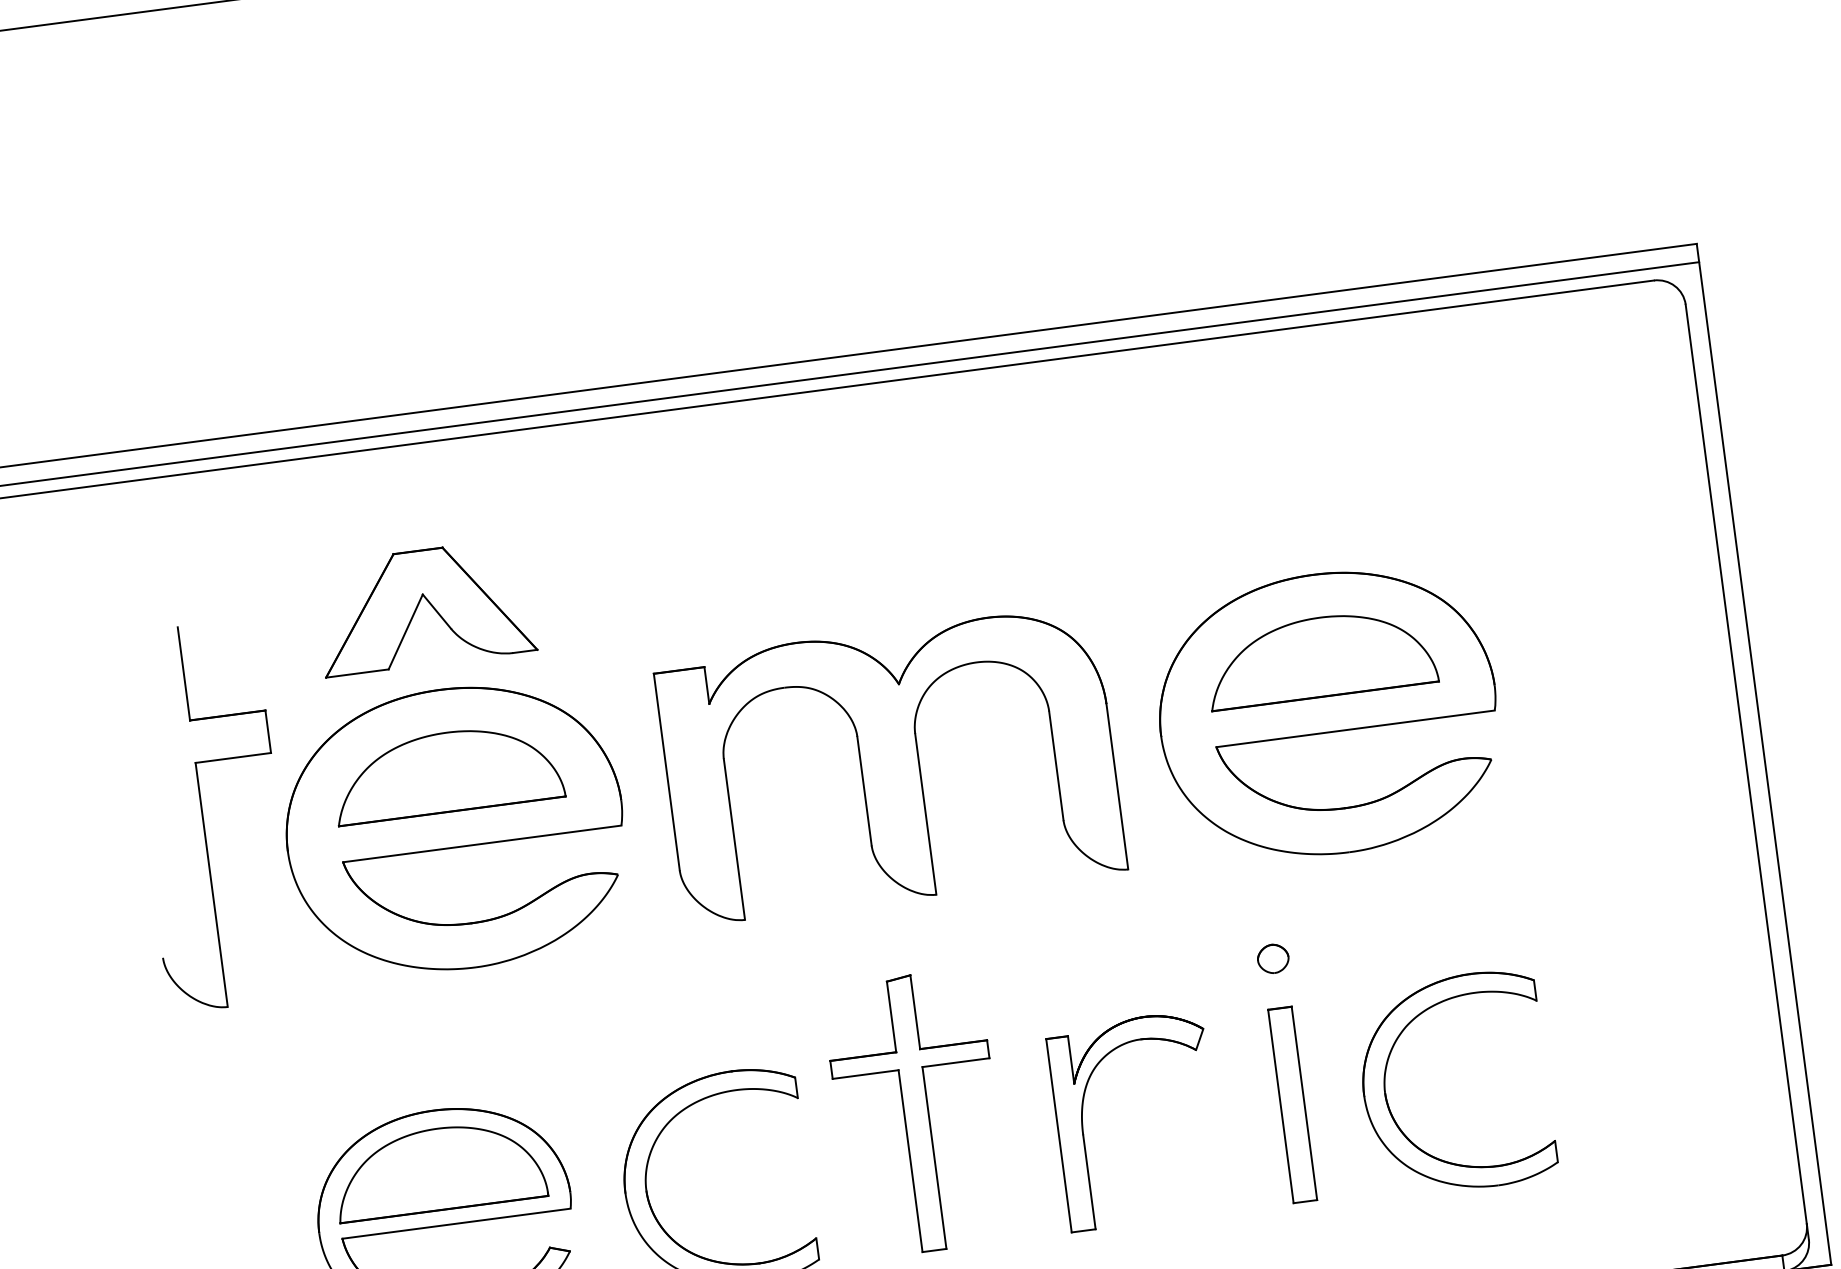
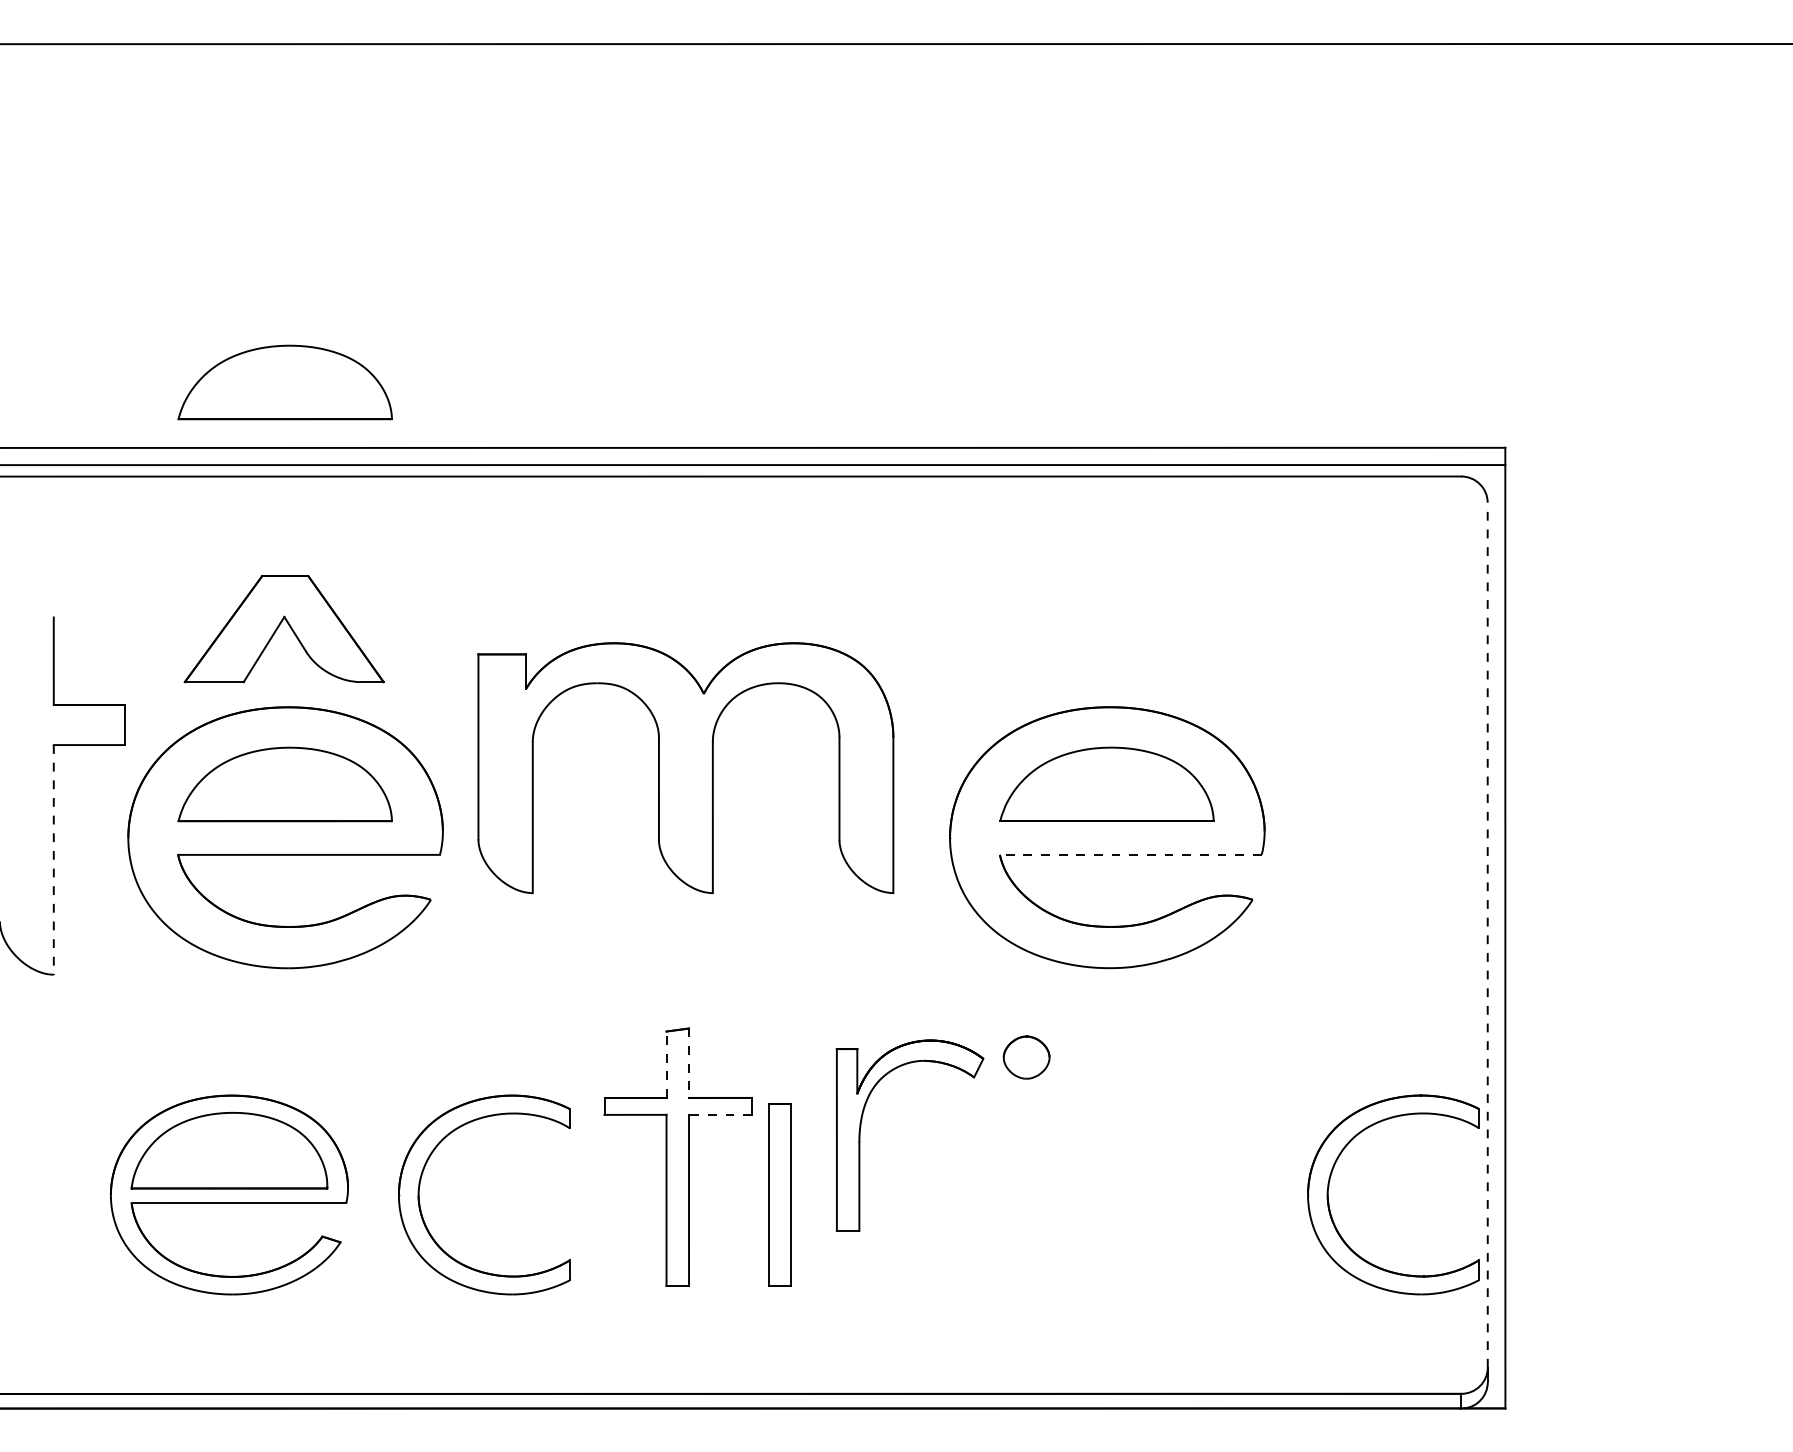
part: (390, 345) -> (284, 382), added
line: (1355, 728) -> (1130, 854), solid -> dashed
line: (1745, 763) -> (1487, 934), solid -> dashed
part: (889, 766) -> (685, 768), moved
line: (211, 884) -> (53, 859), solid -> dashed
part: (1273, 958) -> (1026, 1057), size x1.6
line: (915, 1012) -> (689, 1063), solid -> dashed
line: (891, 1016) -> (666, 1064), solid -> dashed
line: (955, 1062) -> (720, 1114), solid -> dashed
part: (1385, 1084) -> (1329, 1187), moved
part: (1292, 1104) -> (779, 1194), moved
part: (1083, 1119) -> (861, 1127), moved

